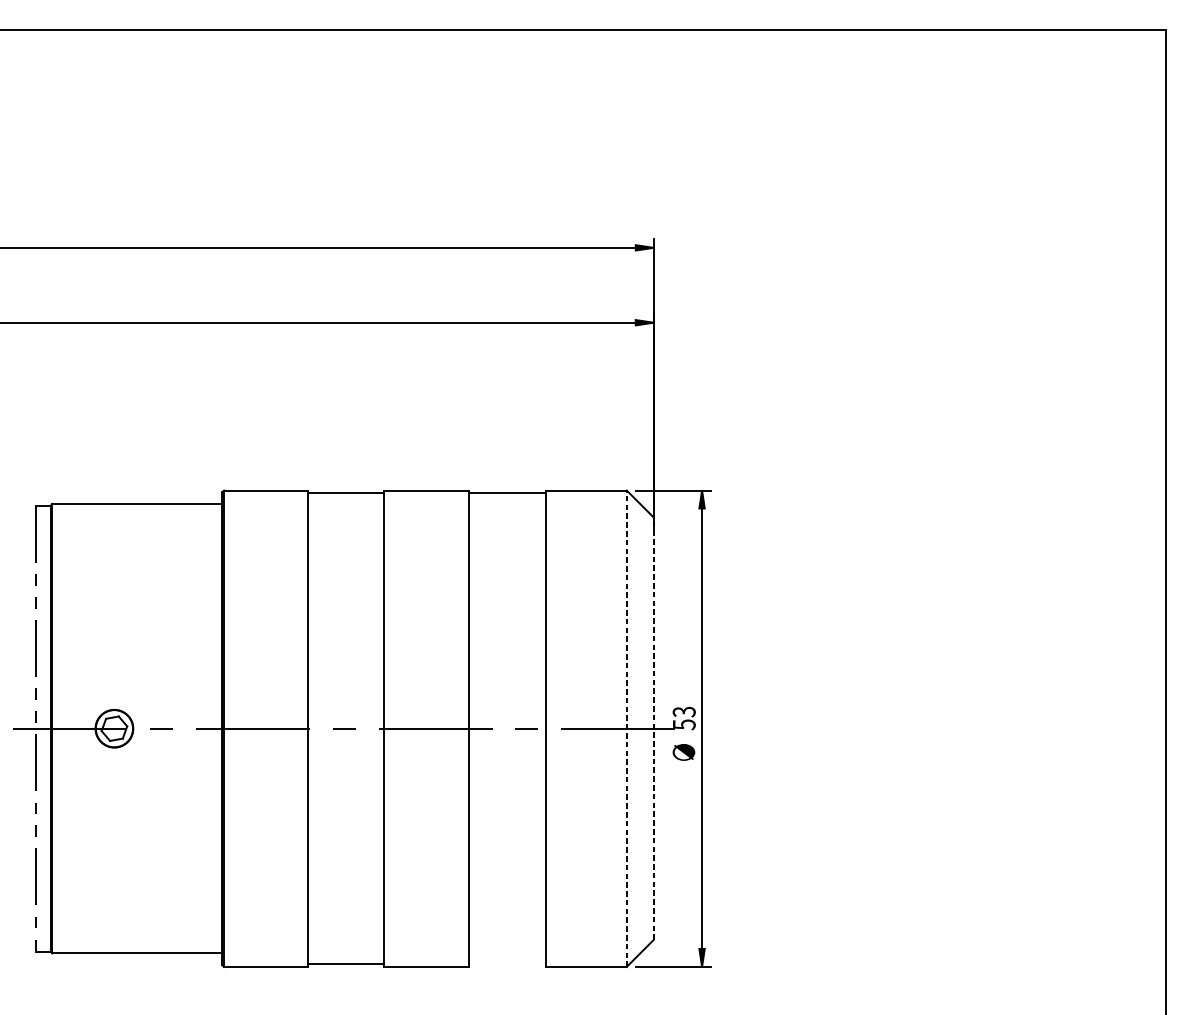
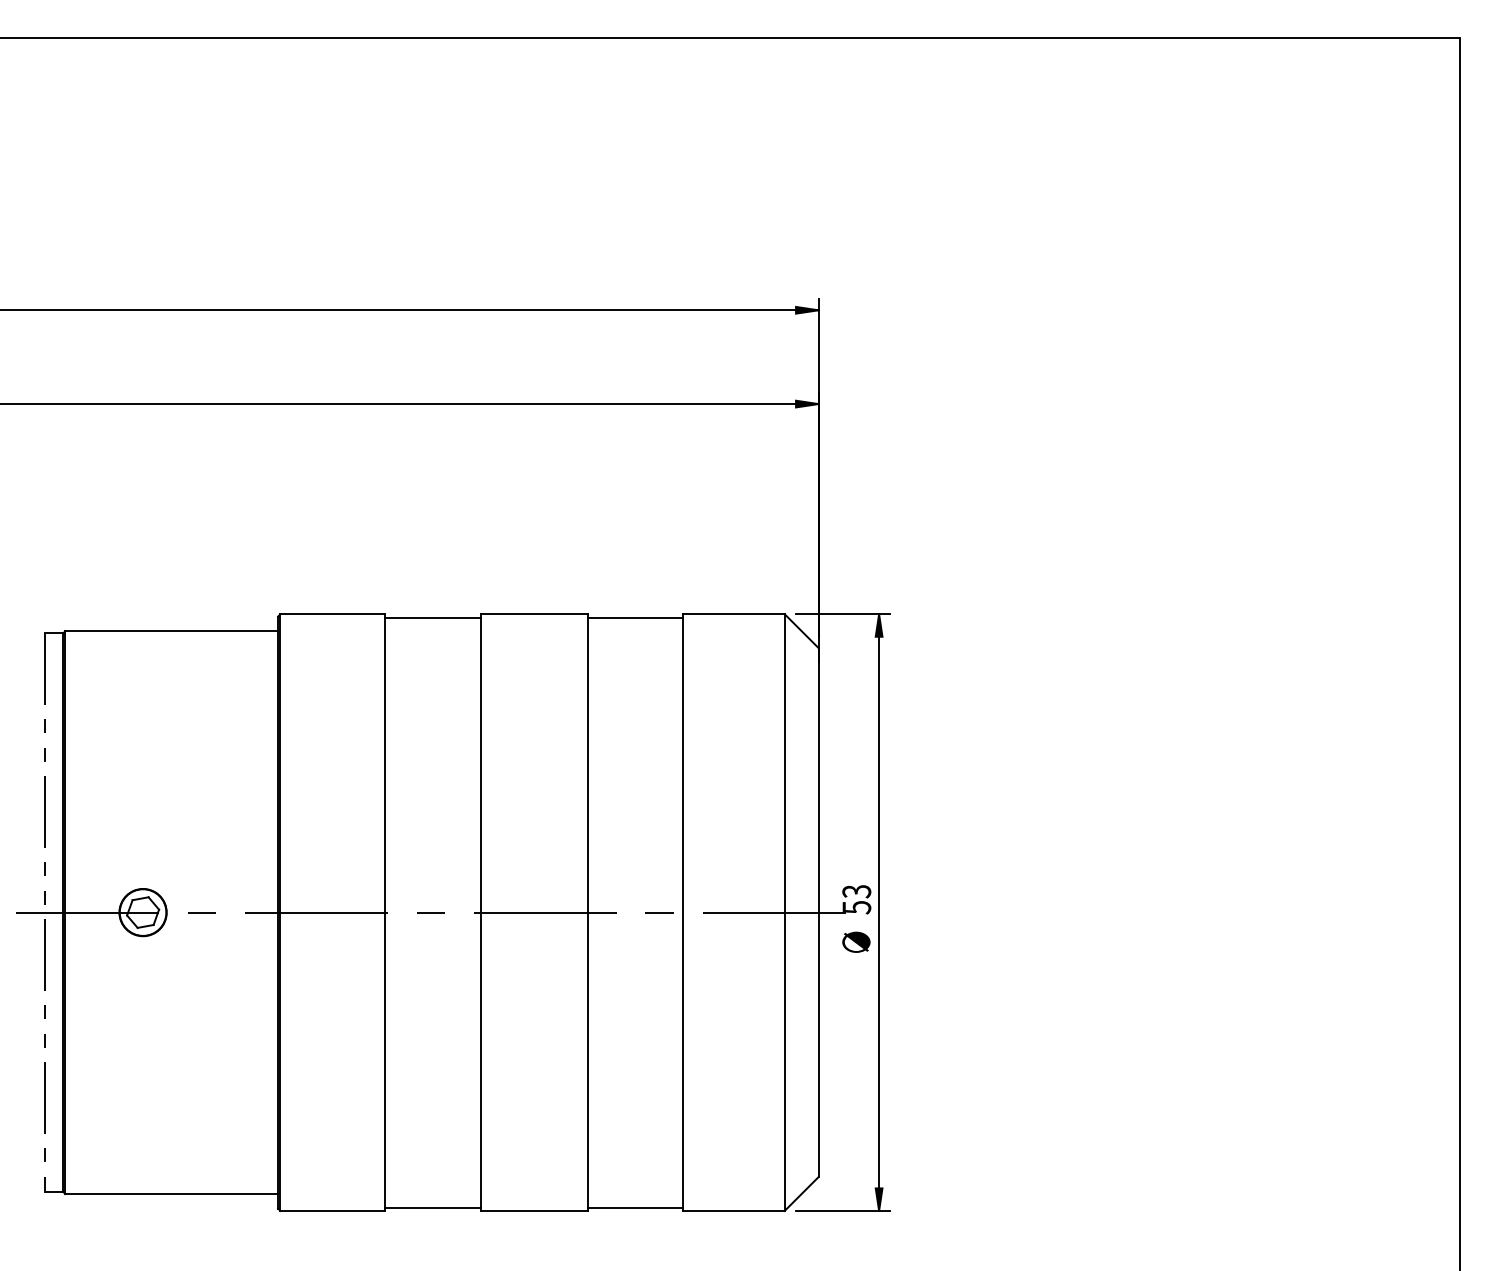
line: (626, 728) -> (784, 912), dashed -> solid
line: (653, 728) -> (818, 912), dashed -> solid
line: (507, 964) -> (635, 1207), added

